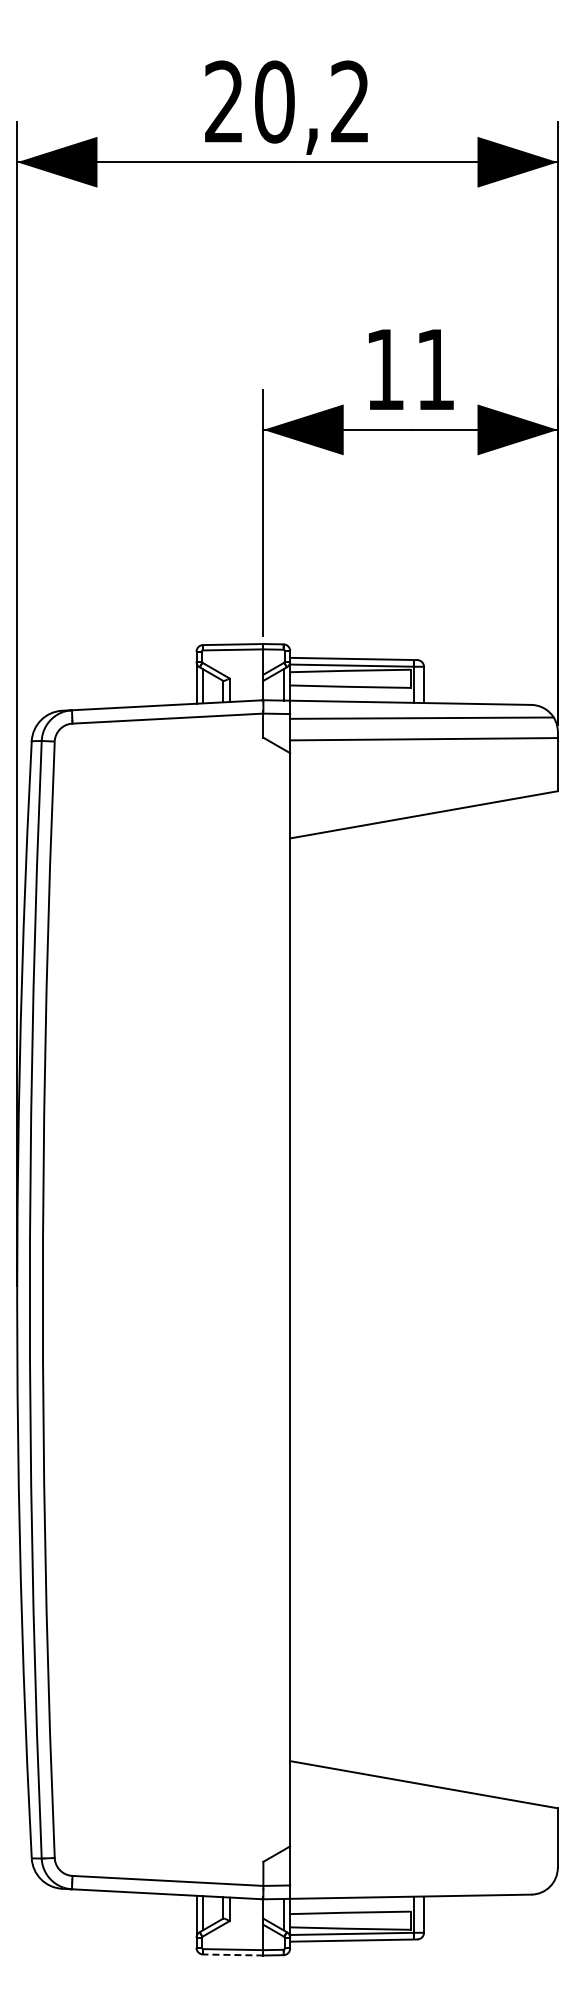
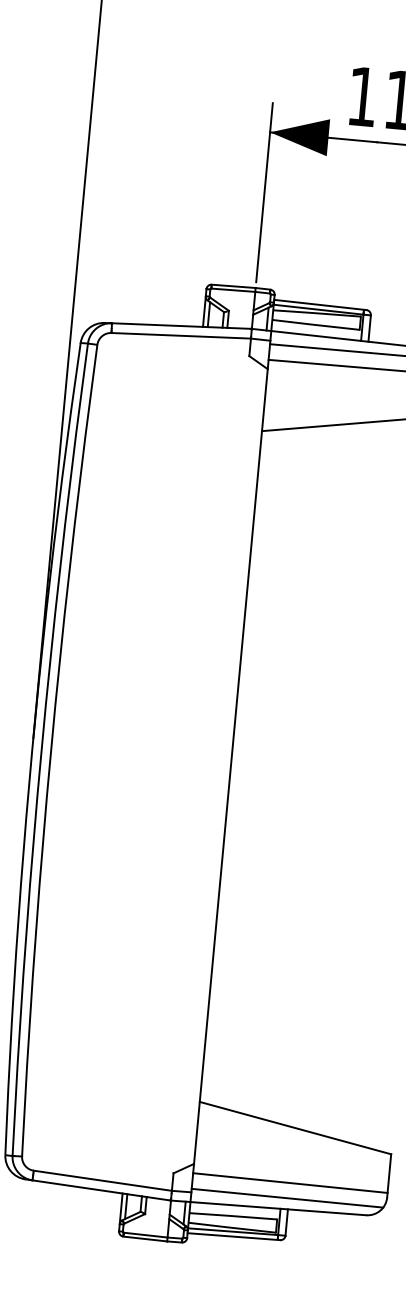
line: (423, 1860) -> (290, 1183), added
line: (421, 1881) -> (287, 1198), added
line: (232, 1954) -> (144, 1238), dashed -> solid

